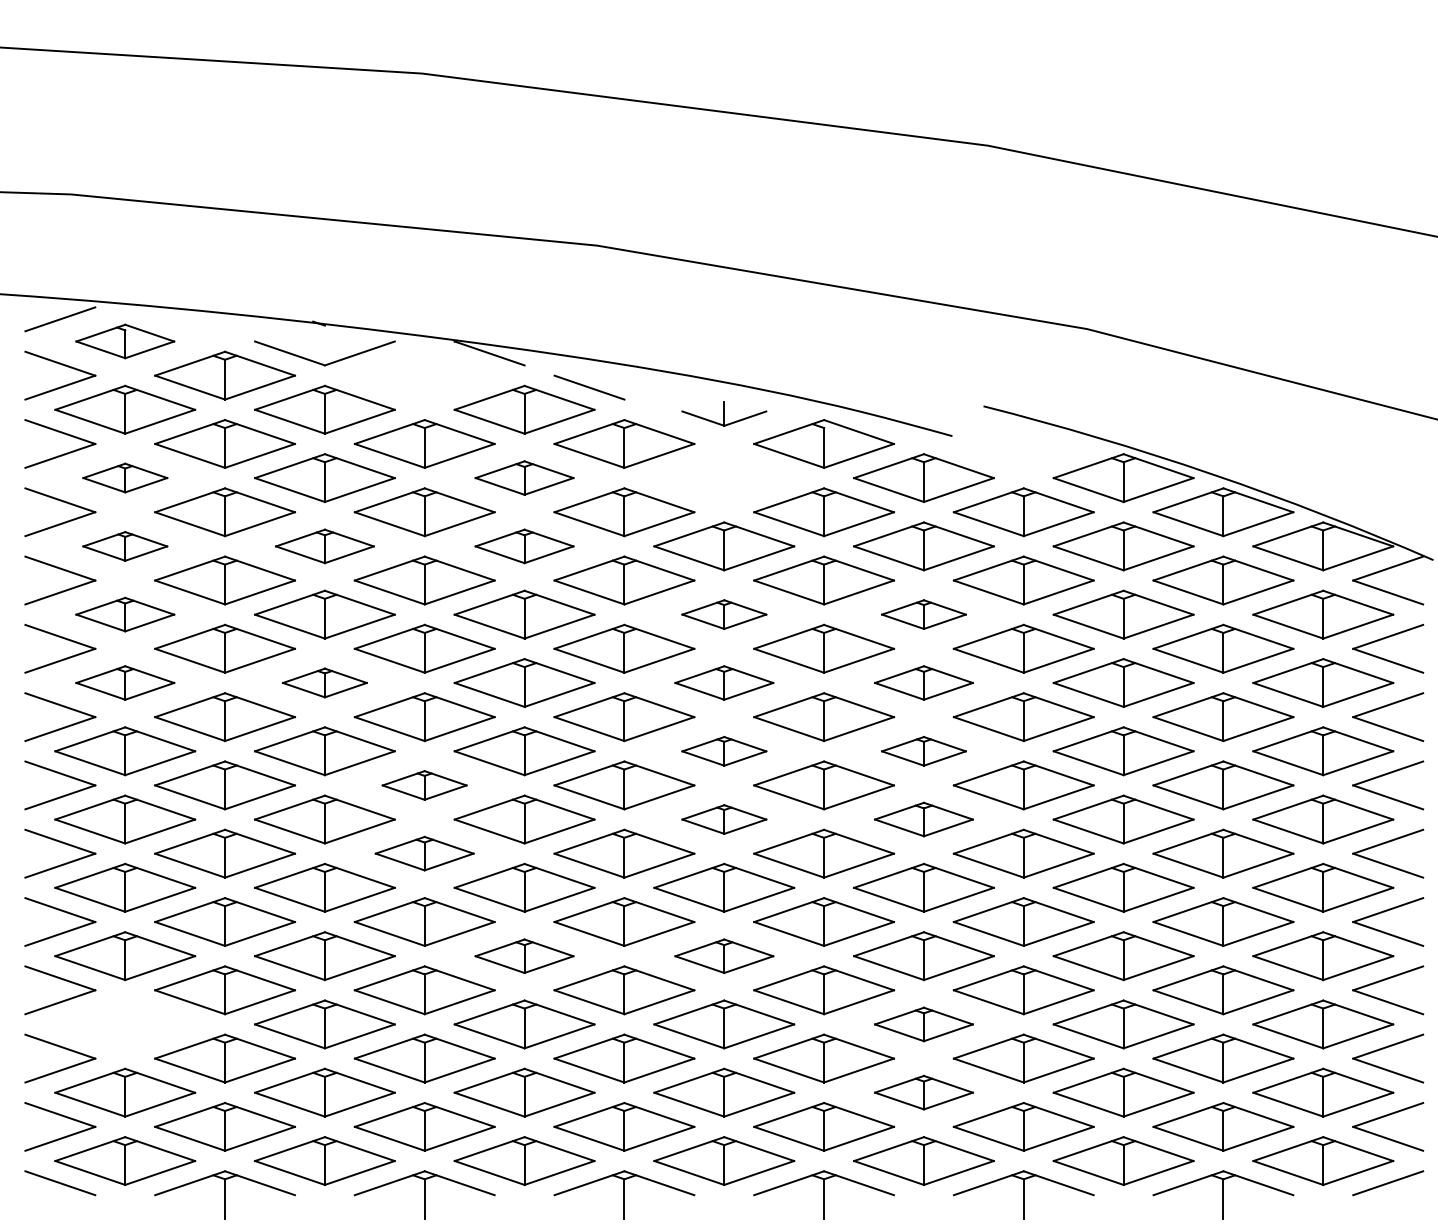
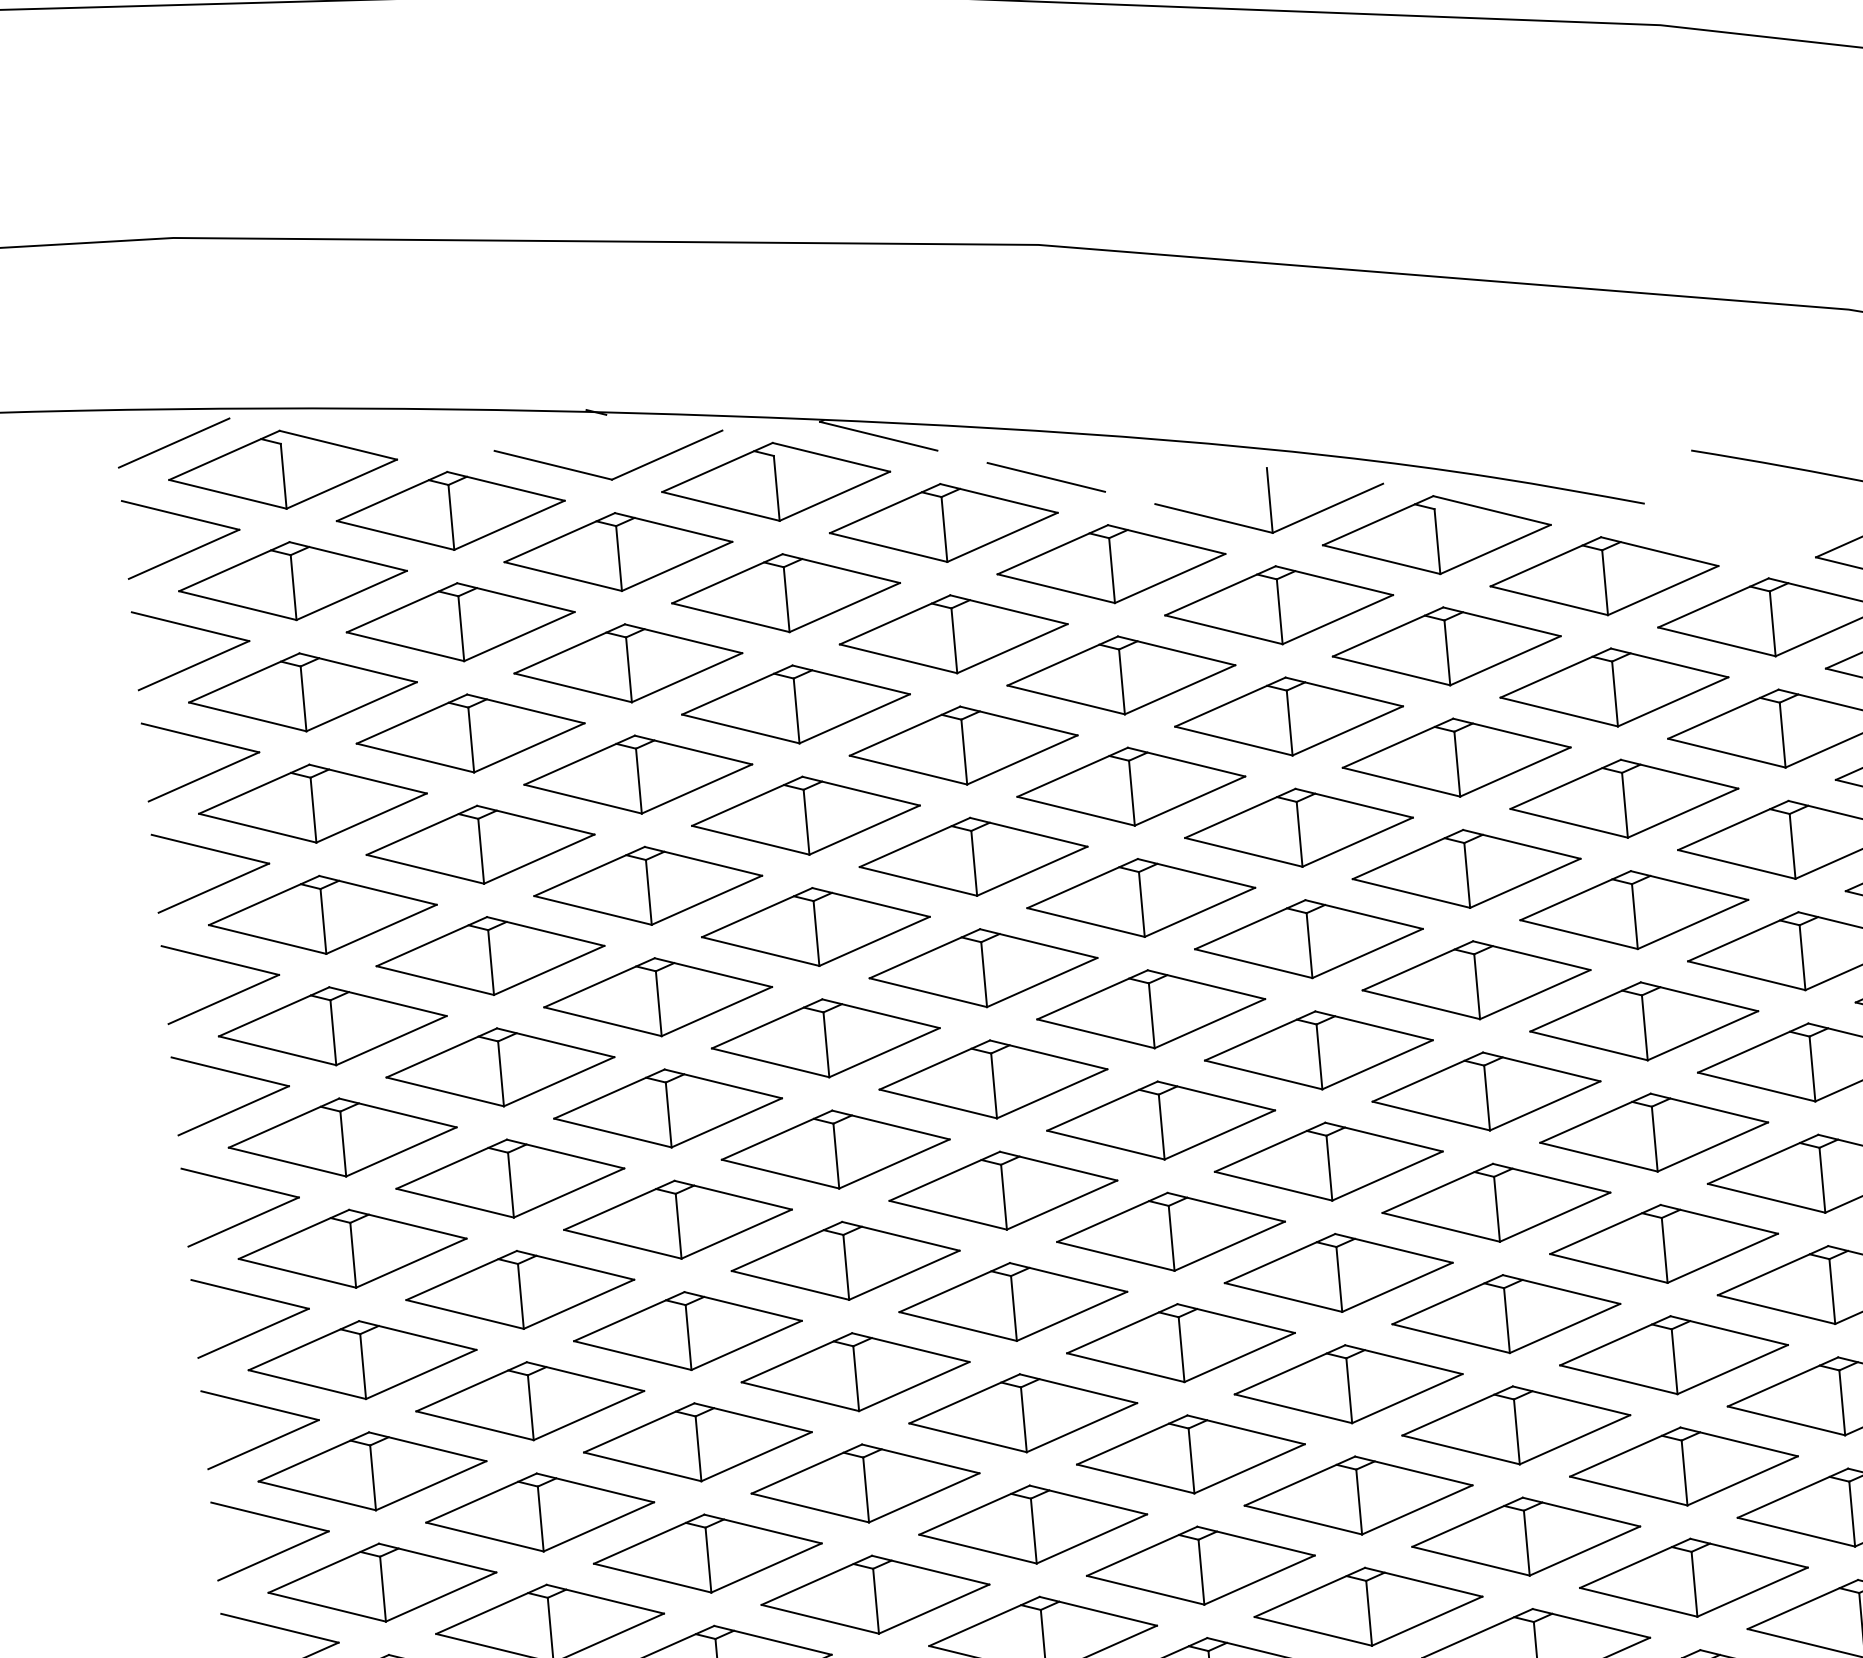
part: (125, 341) -> (283, 469), size x1.43
part: (424, 375) -> (775, 481), added
part: (724, 413) -> (1270, 499), size x1.67
part: (125, 477) -> (303, 691), size x1.67
part: (524, 477) -> (953, 633), size x1.43
part: (724, 477) -> (1279, 604), added
part: (125, 546) -> (313, 803), size x1.67
part: (324, 546) -> (637, 774), size x1.43
part: (524, 546) -> (963, 745), size x1.43
part: (125, 614) -> (323, 914), size x1.43
part: (724, 614) -> (1299, 827), size x1.67
part: (923, 614) -> (1623, 798), size x1.67
part: (125, 682) -> (333, 1025), size x1.43
part: (324, 682) -> (657, 996), size x1.67
part: (724, 682) -> (1309, 938), size x1.43
part: (923, 682) -> (1633, 909), size x1.43
part: (724, 751) -> (1319, 1050), size x1.67
part: (923, 751) -> (1643, 1021), size x1.67
part: (424, 785) -> (835, 1149), size x1.67
part: (724, 819) -> (1329, 1161), size x1.67
part: (923, 819) -> (1653, 1132), size x1.43
part: (424, 853) -> (845, 1260), size x1.43
part: (524, 956) -> (1023, 1413), size x1.43
part: (724, 956) -> (1349, 1384), size x1.43
part: (125, 1024) -> (382, 1582), added
part: (923, 1024) -> (1683, 1466), size x1.43
part: (923, 1092) -> (1693, 1577), size x1.43

